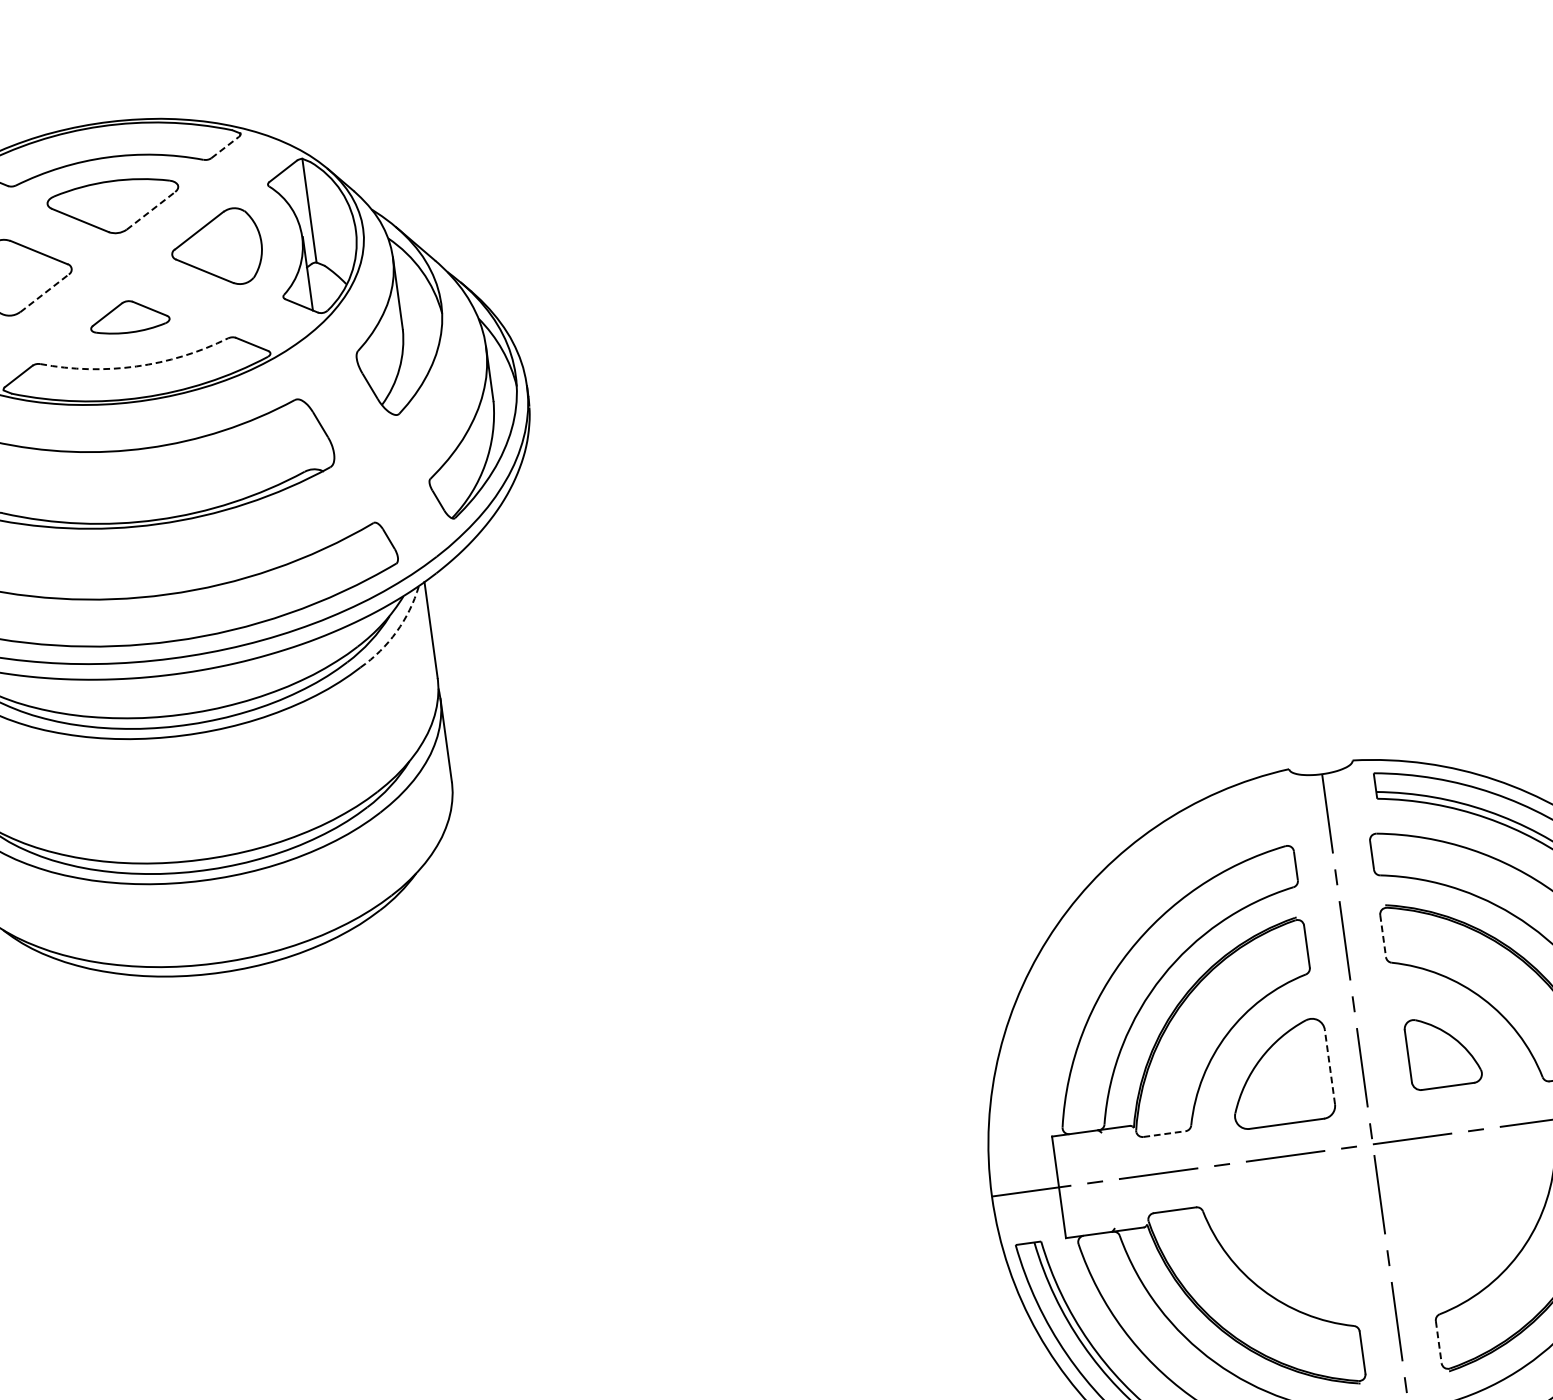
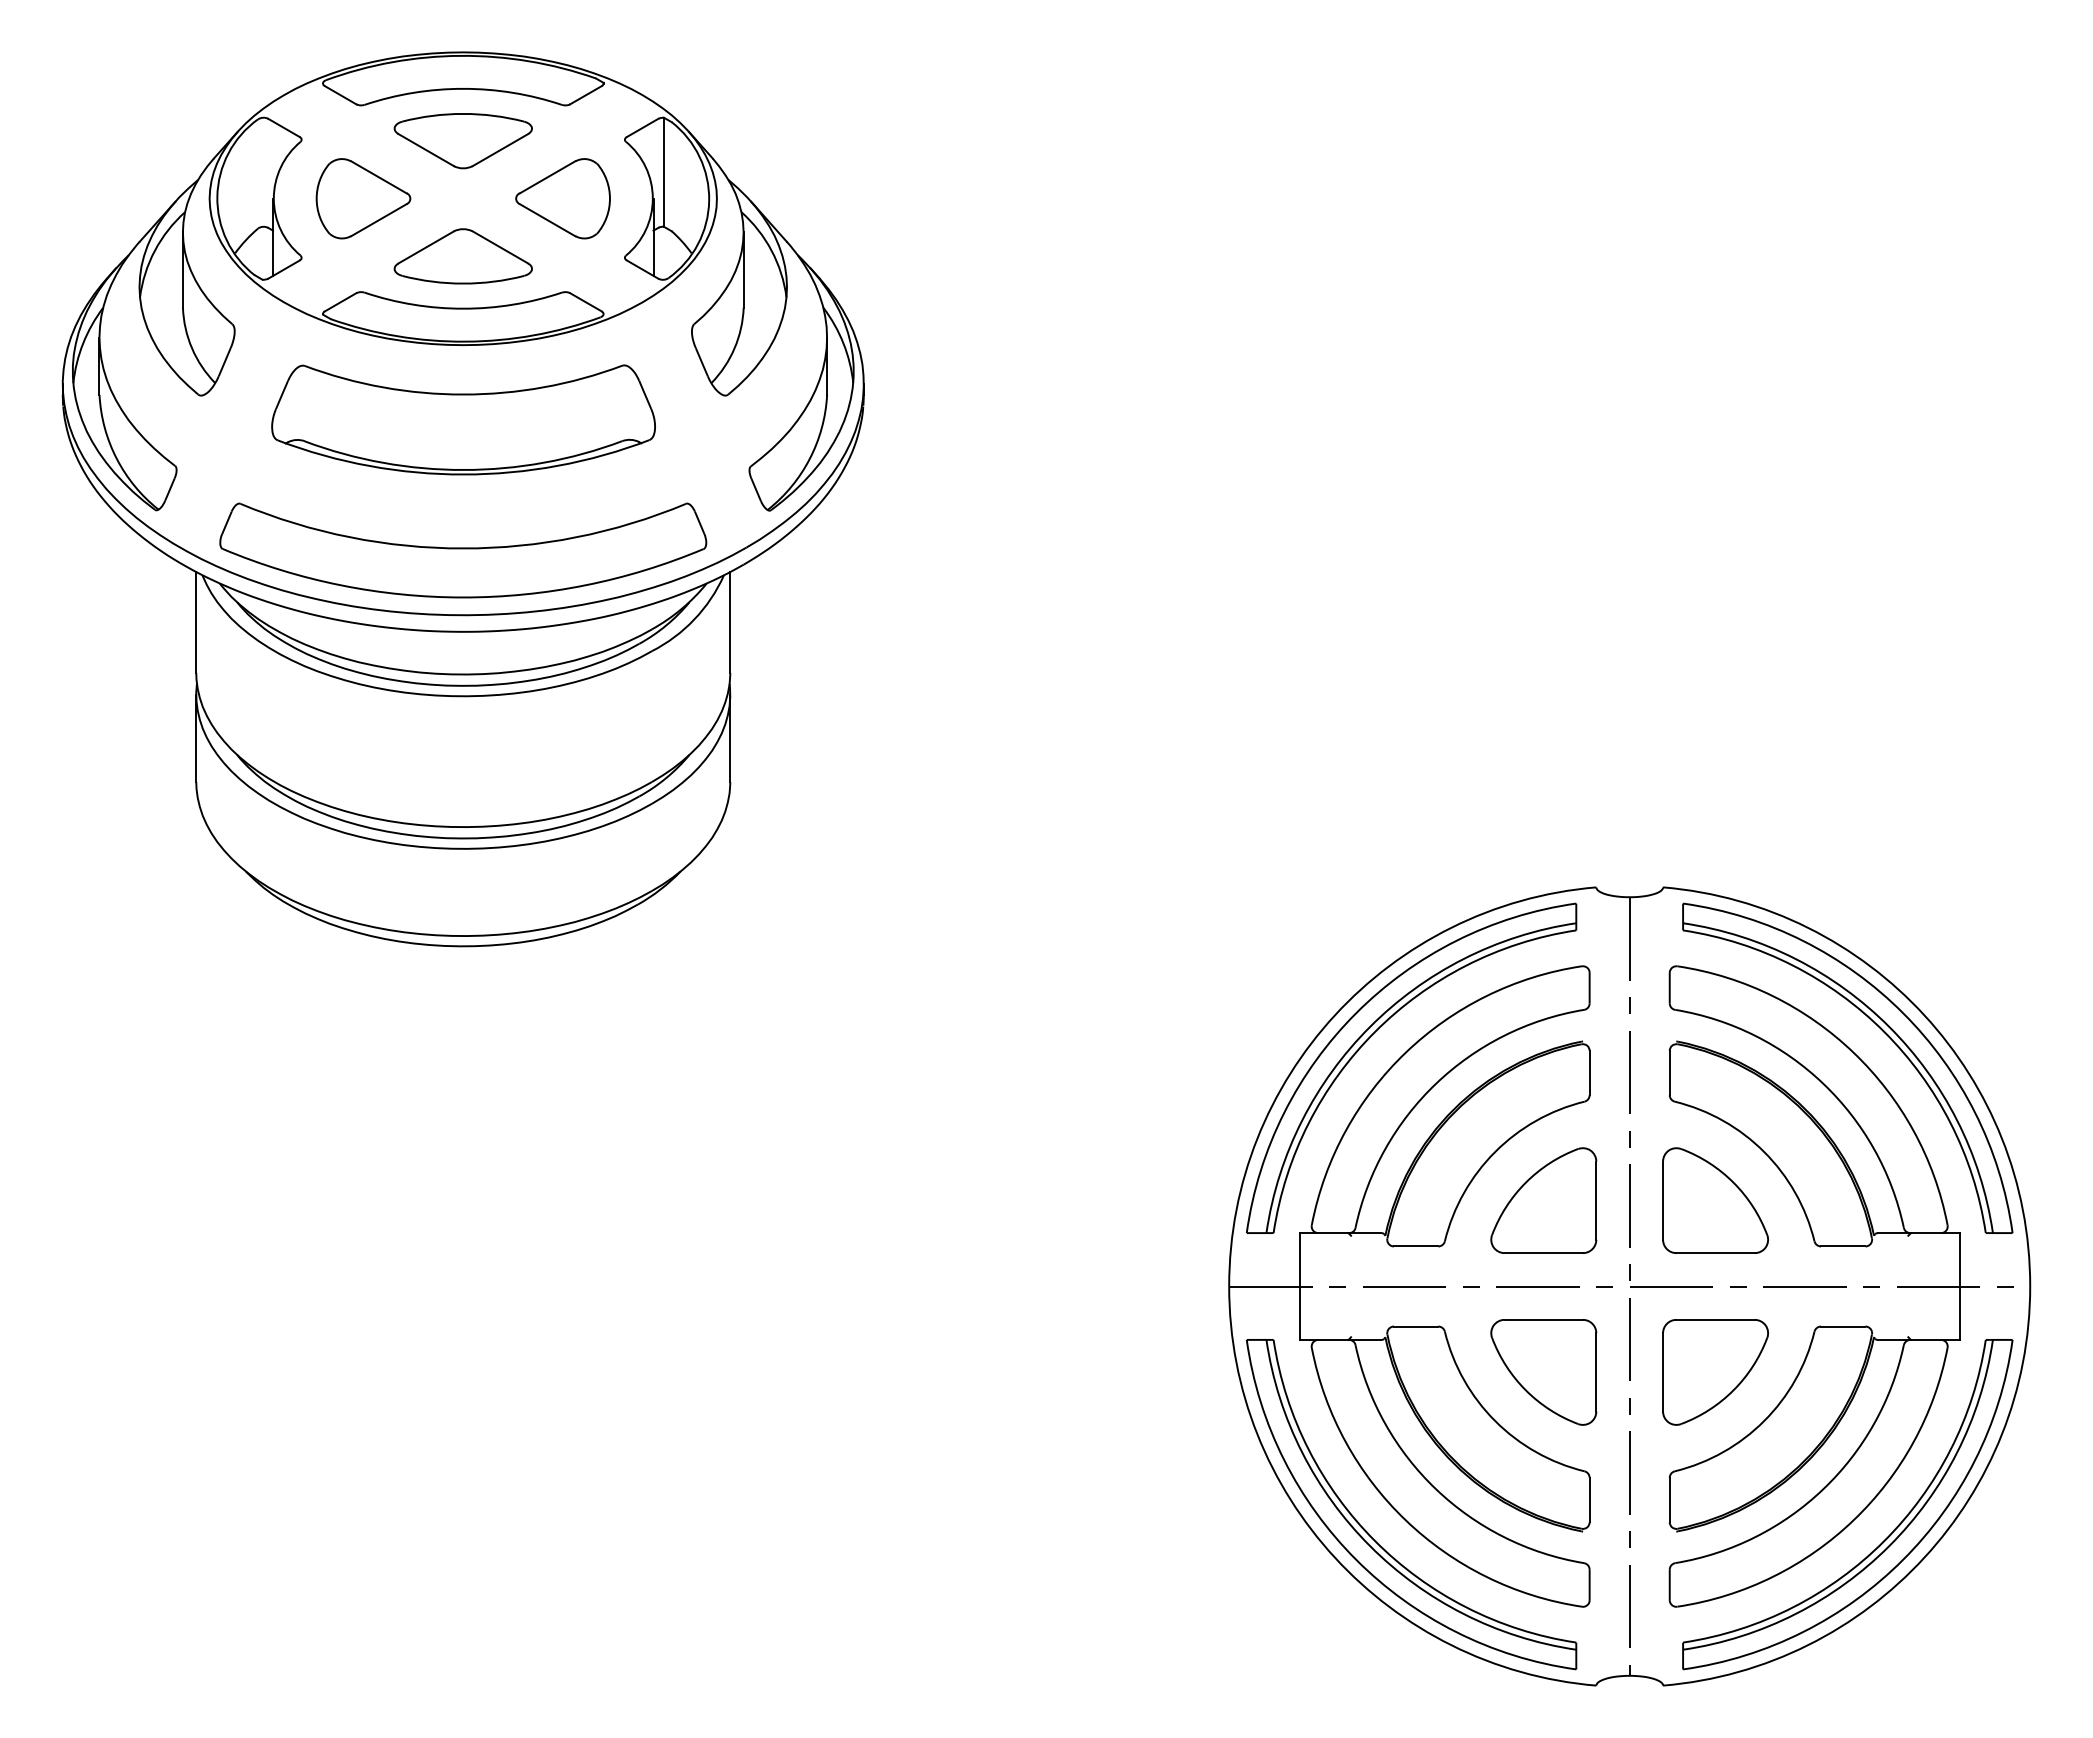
line: (225, 147) -> (586, 95), dashed -> solid
line: (150, 210) -> (500, 149), dashed -> solid
line: (45, 292) -> (379, 219), dashed -> solid
part: (128, 316) -> (462, 256), size x1.67
arc: (136, 366) -> (463, 308), dashed -> solid
arc: (396, 631) -> (694, 619), dashed -> solid
part: (1098, 934) -> (1376, 1031), added
line: (1382, 936) -> (1669, 1073), dashed -> solid
part: (1443, 1051) -> (1715, 1200), size x1.43
line: (1330, 1066) -> (1596, 1200), dashed -> solid
line: (1164, 1134) -> (1416, 1246), dashed -> solid
part: (1465, 1214) -> (1715, 1372), added
part: (1302, 1237) -> (1543, 1372), added
line: (1438, 1342) -> (1669, 1500), dashed -> solid

